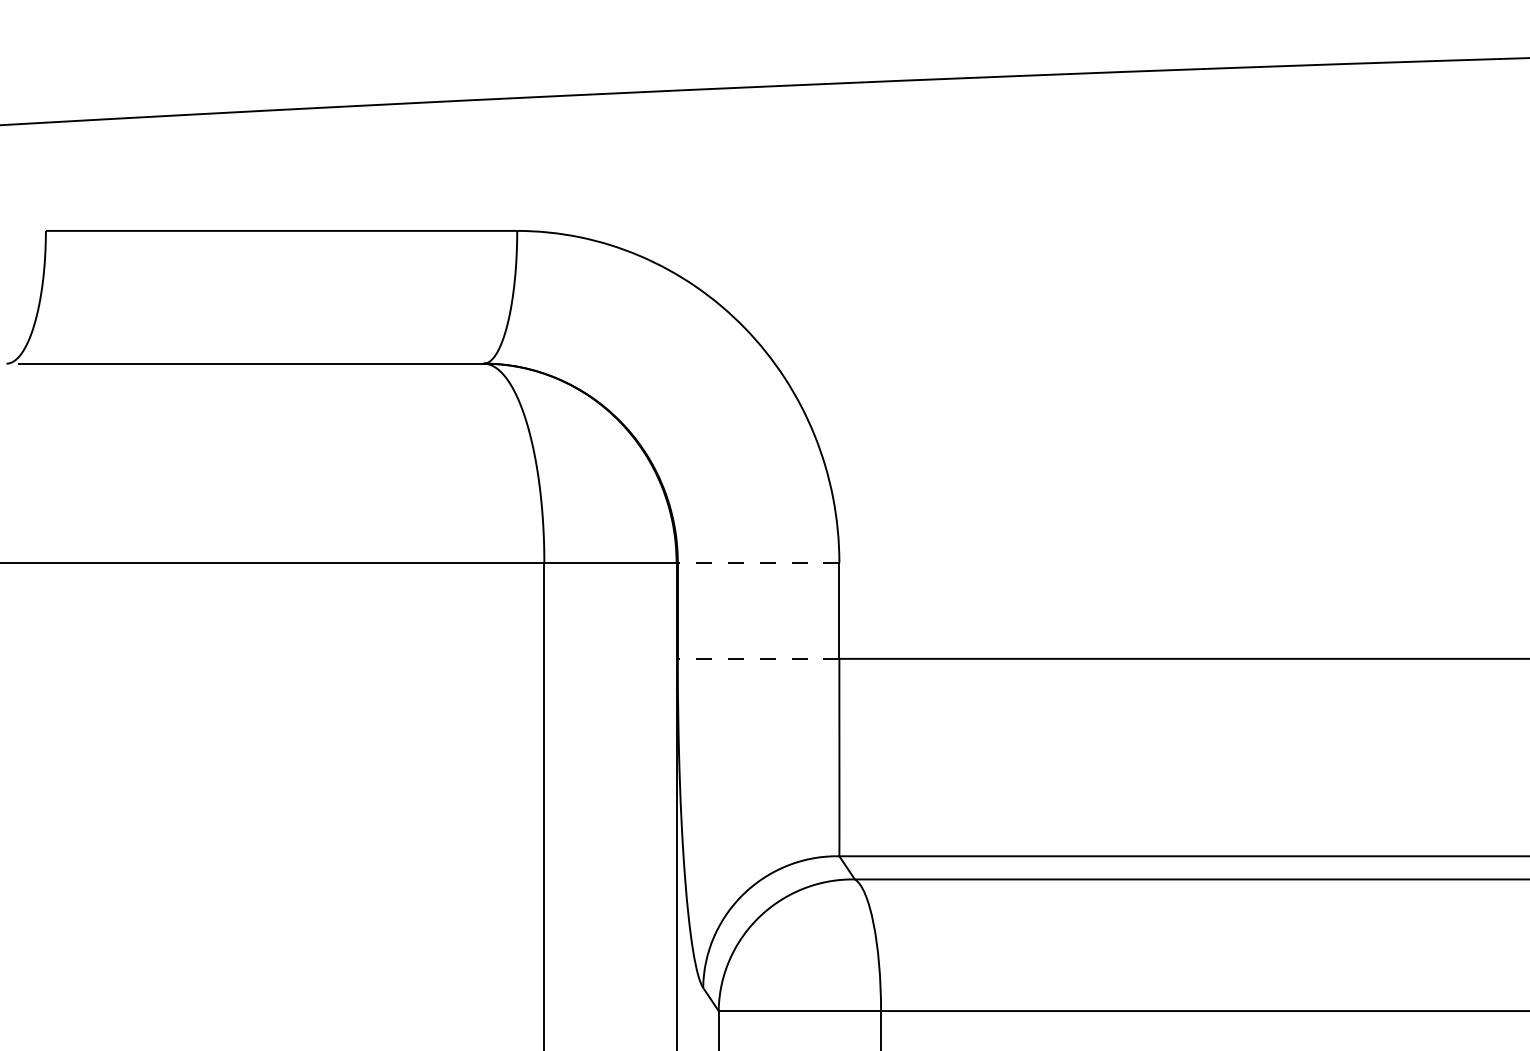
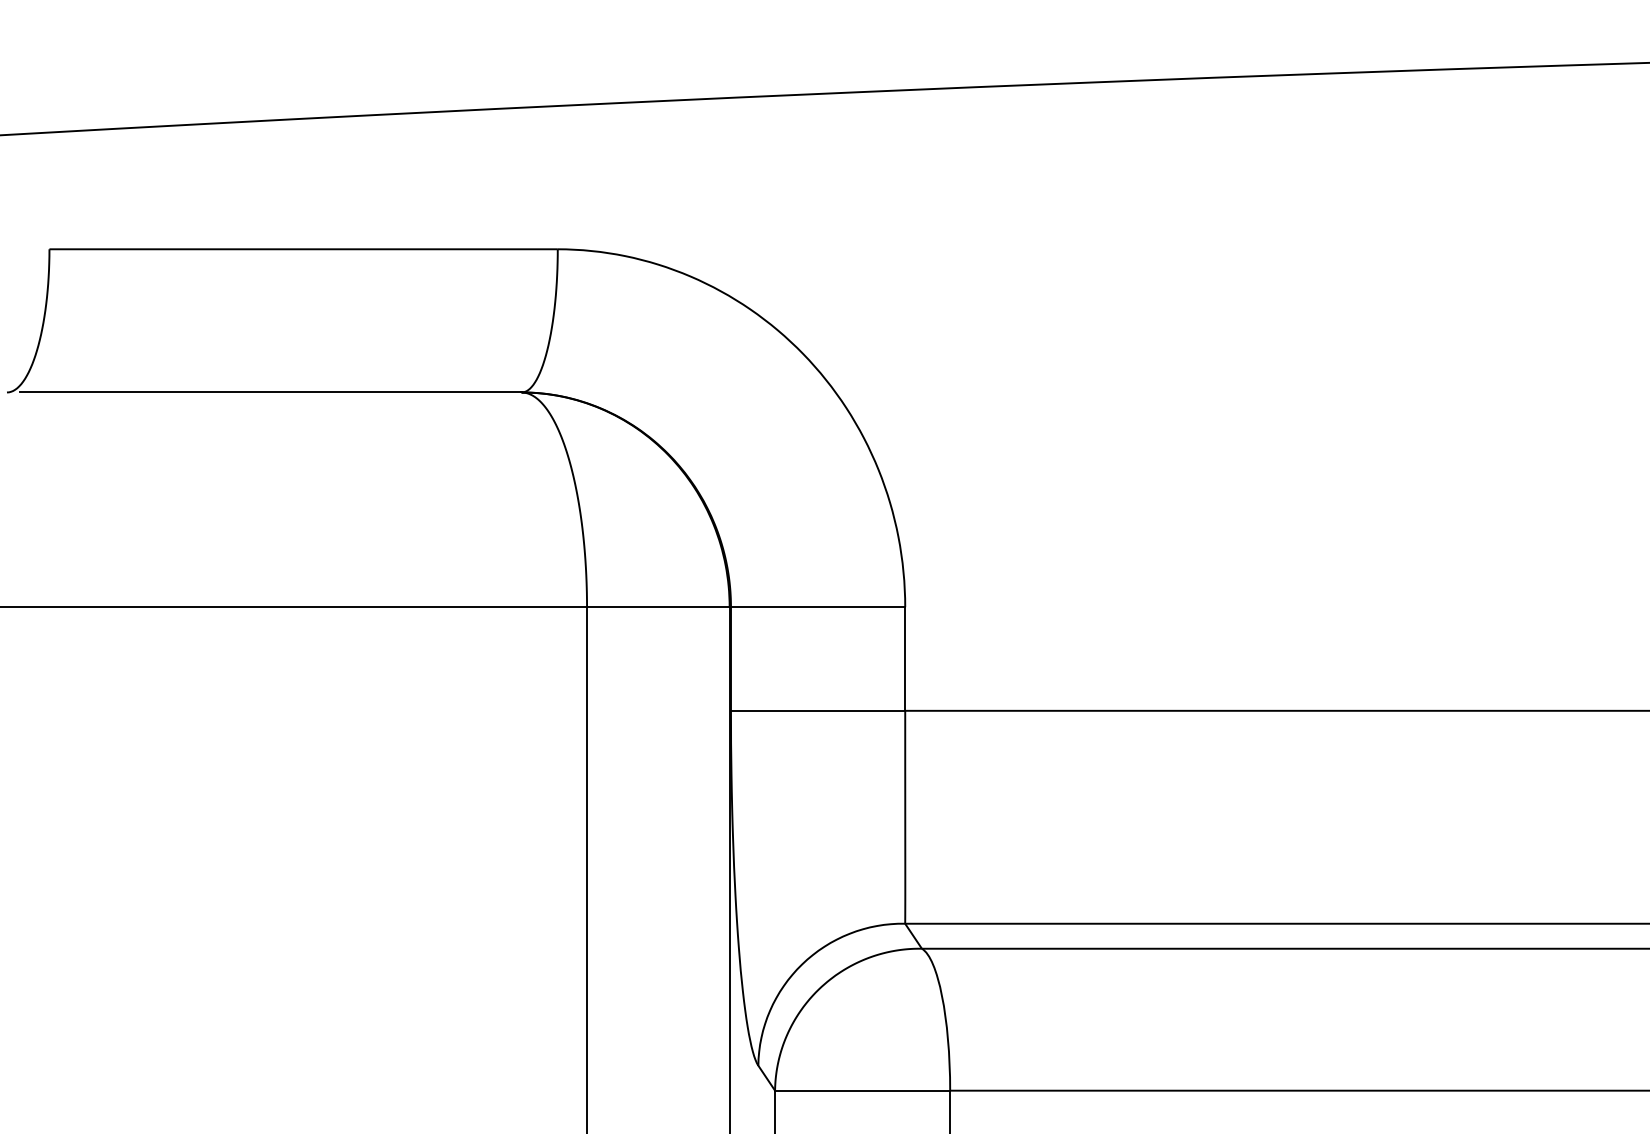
line: (758, 562) -> (817, 606), dashed -> solid
line: (758, 658) -> (817, 710), dashed -> solid

